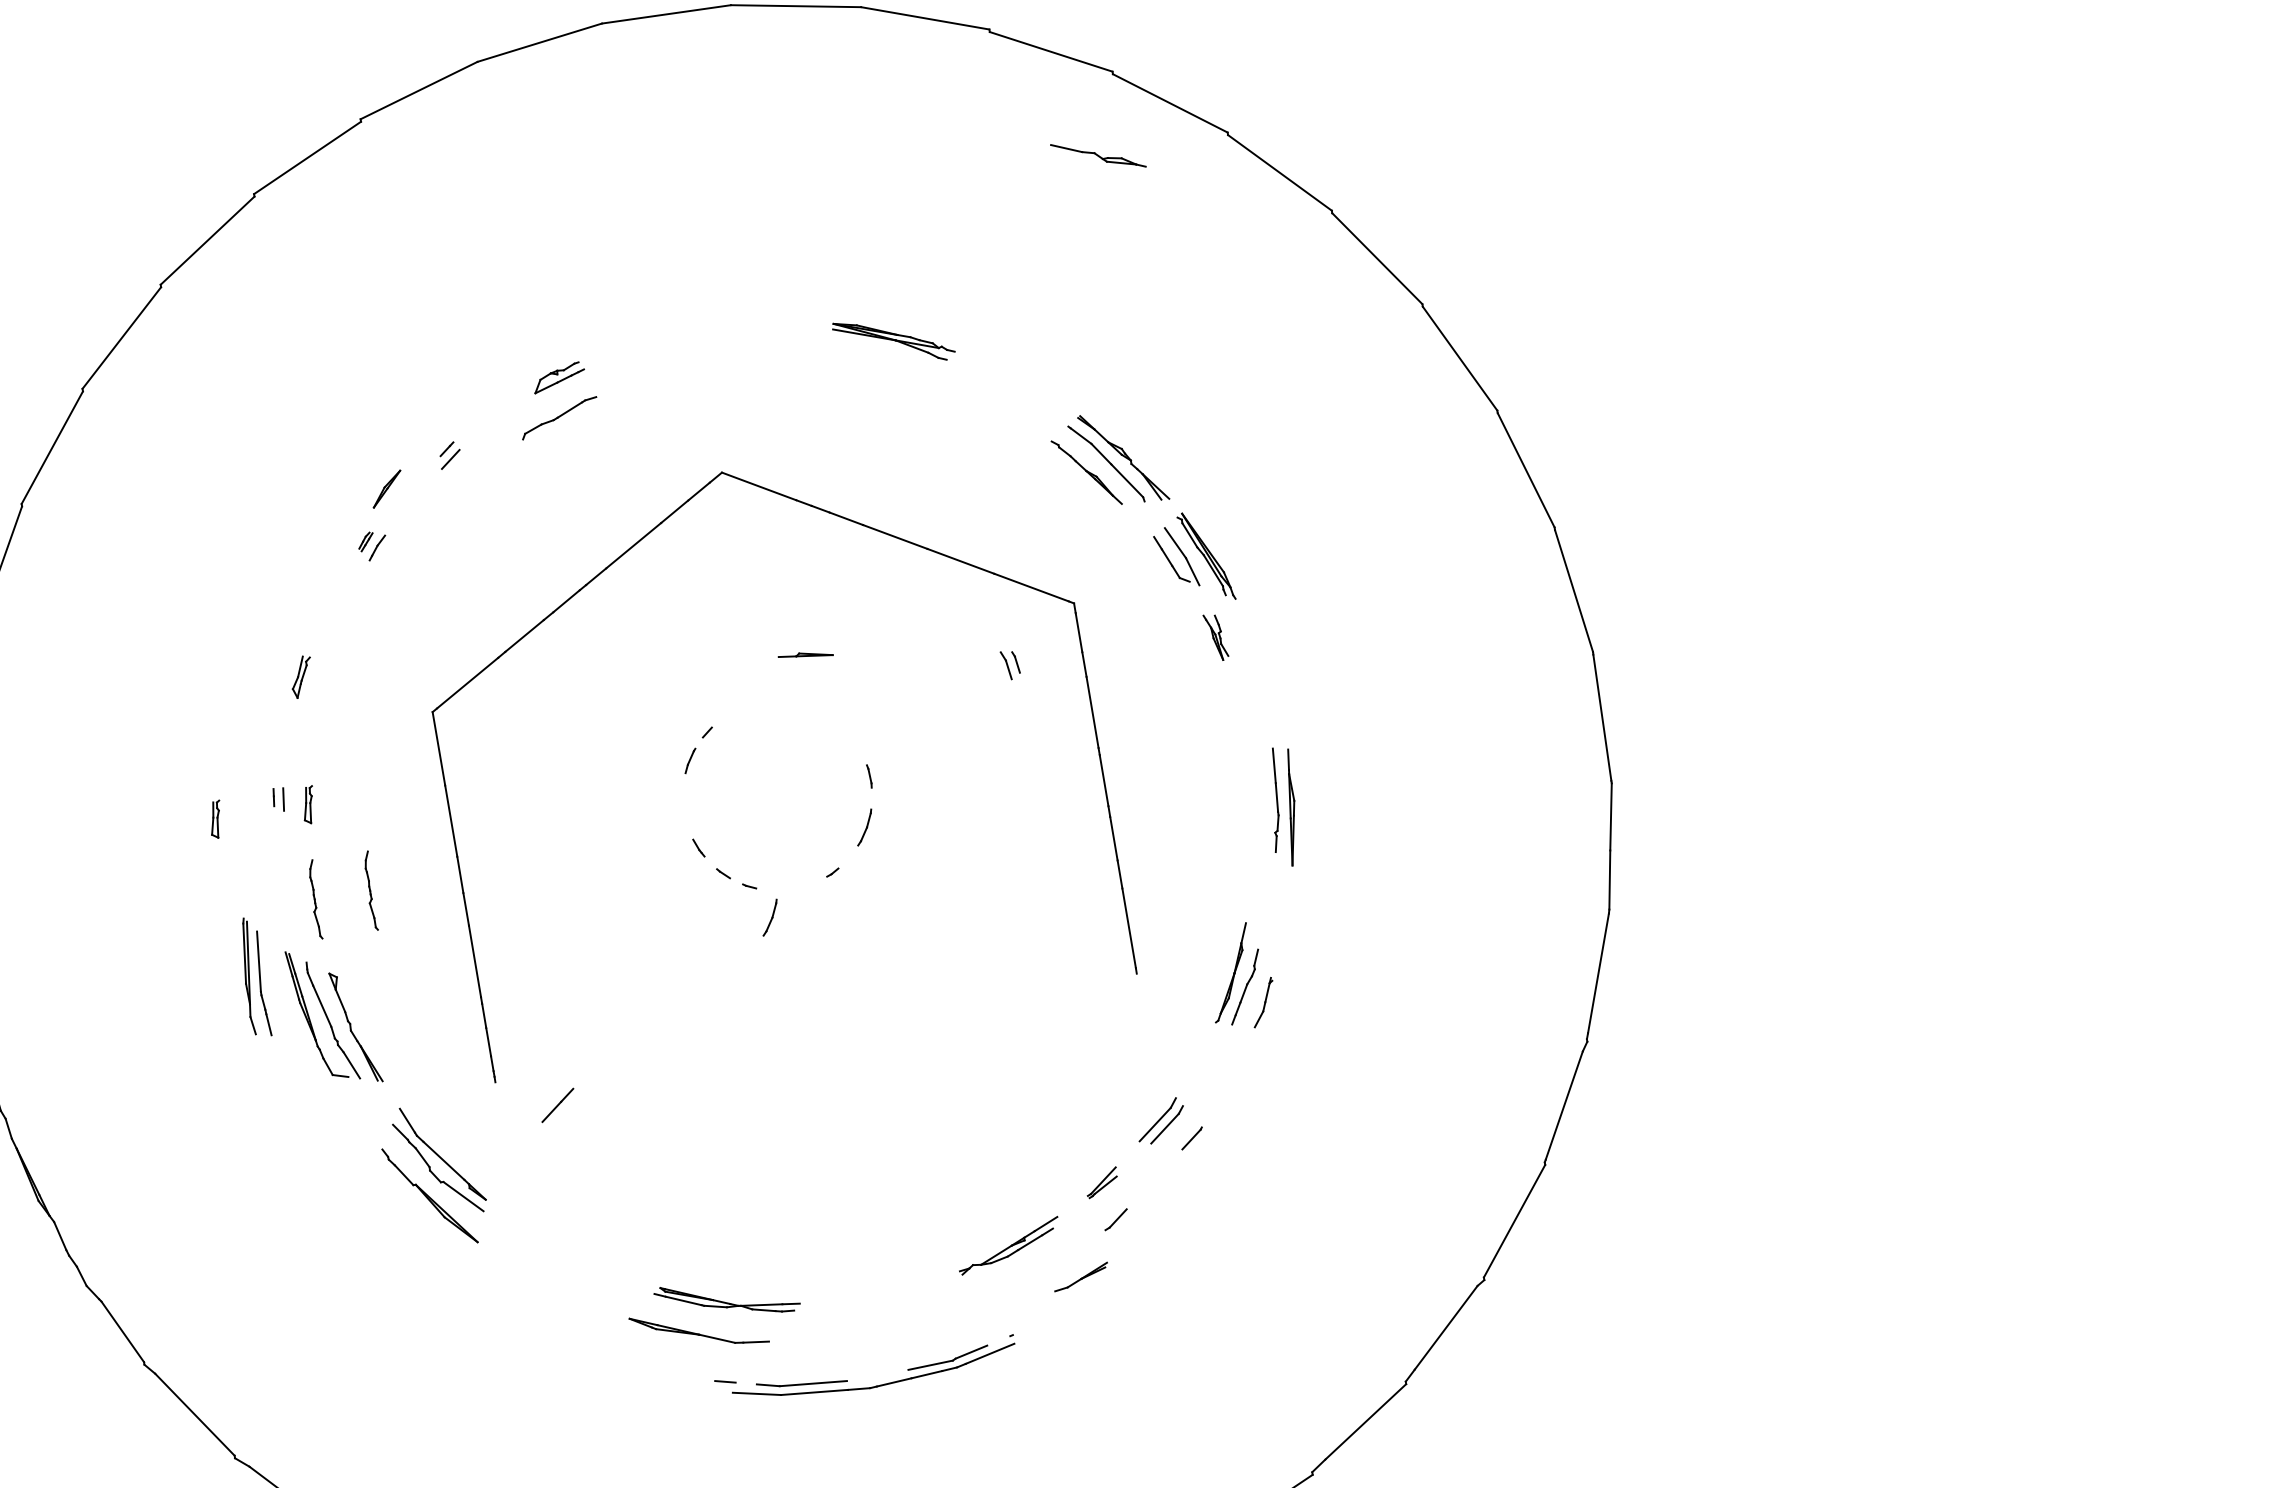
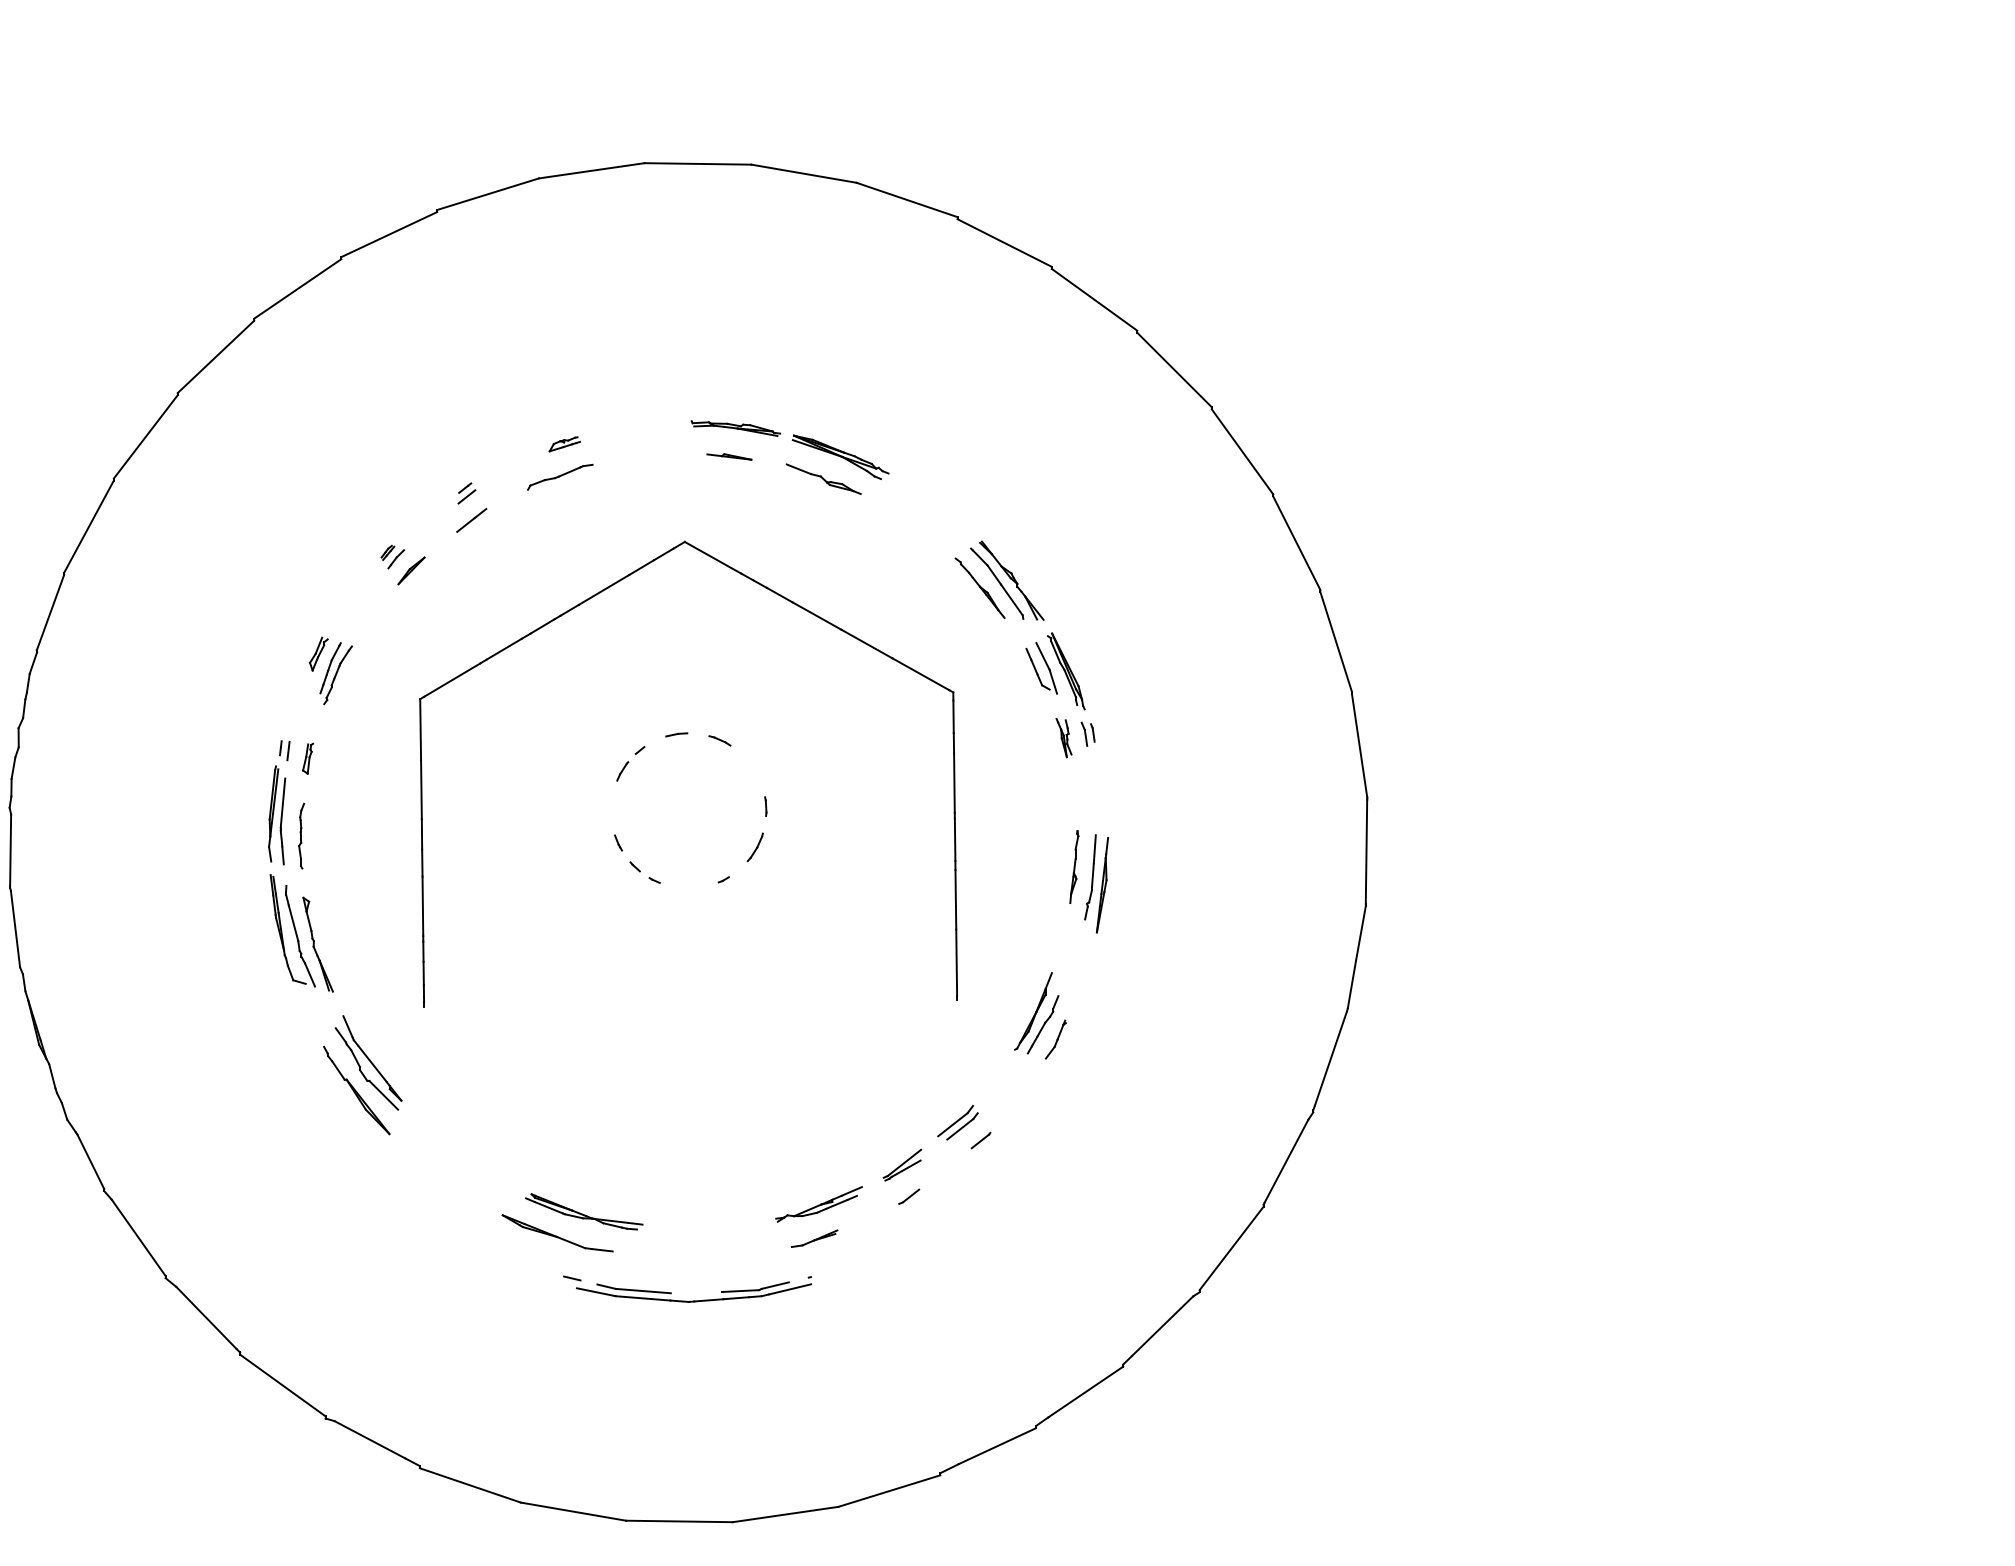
part: (1097, 155) -> (823, 478), moved
part: (761, 326) -> (735, 428), added
part: (558, 377) -> (564, 444), size x0.71
part: (386, 488) -> (411, 570), moved
part: (805, 655) -> (729, 456), moved
part: (1009, 664) -> (1087, 733), moved
part: (325, 697) -> (335, 673), added
line: (801, 705) -> (719, 740), added
line: (748, 706) -> (676, 734), added
part: (1253, 790) -> (1074, 866), added
part: (216, 819) -> (231, 758), removed
part: (370, 890) -> (347, 835), removed
part: (769, 918) -> (666, 908), removed
part: (254, 977) -> (277, 815), moved
line: (557, 1104) -> (471, 519), moved
part: (1101, 1182) -> (902, 1164), size x1.43
part: (1080, 1276) -> (814, 1238), moved

